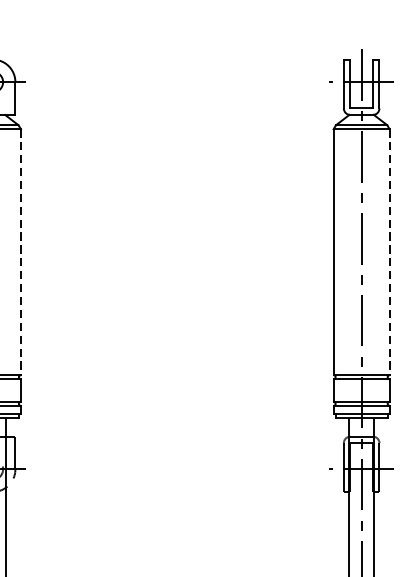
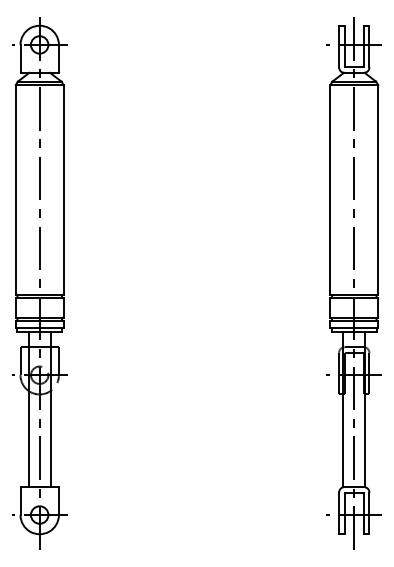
line: (20, 252) -> (63, 190), dashed -> solid
line: (390, 252) -> (378, 190), dashed -> solid

